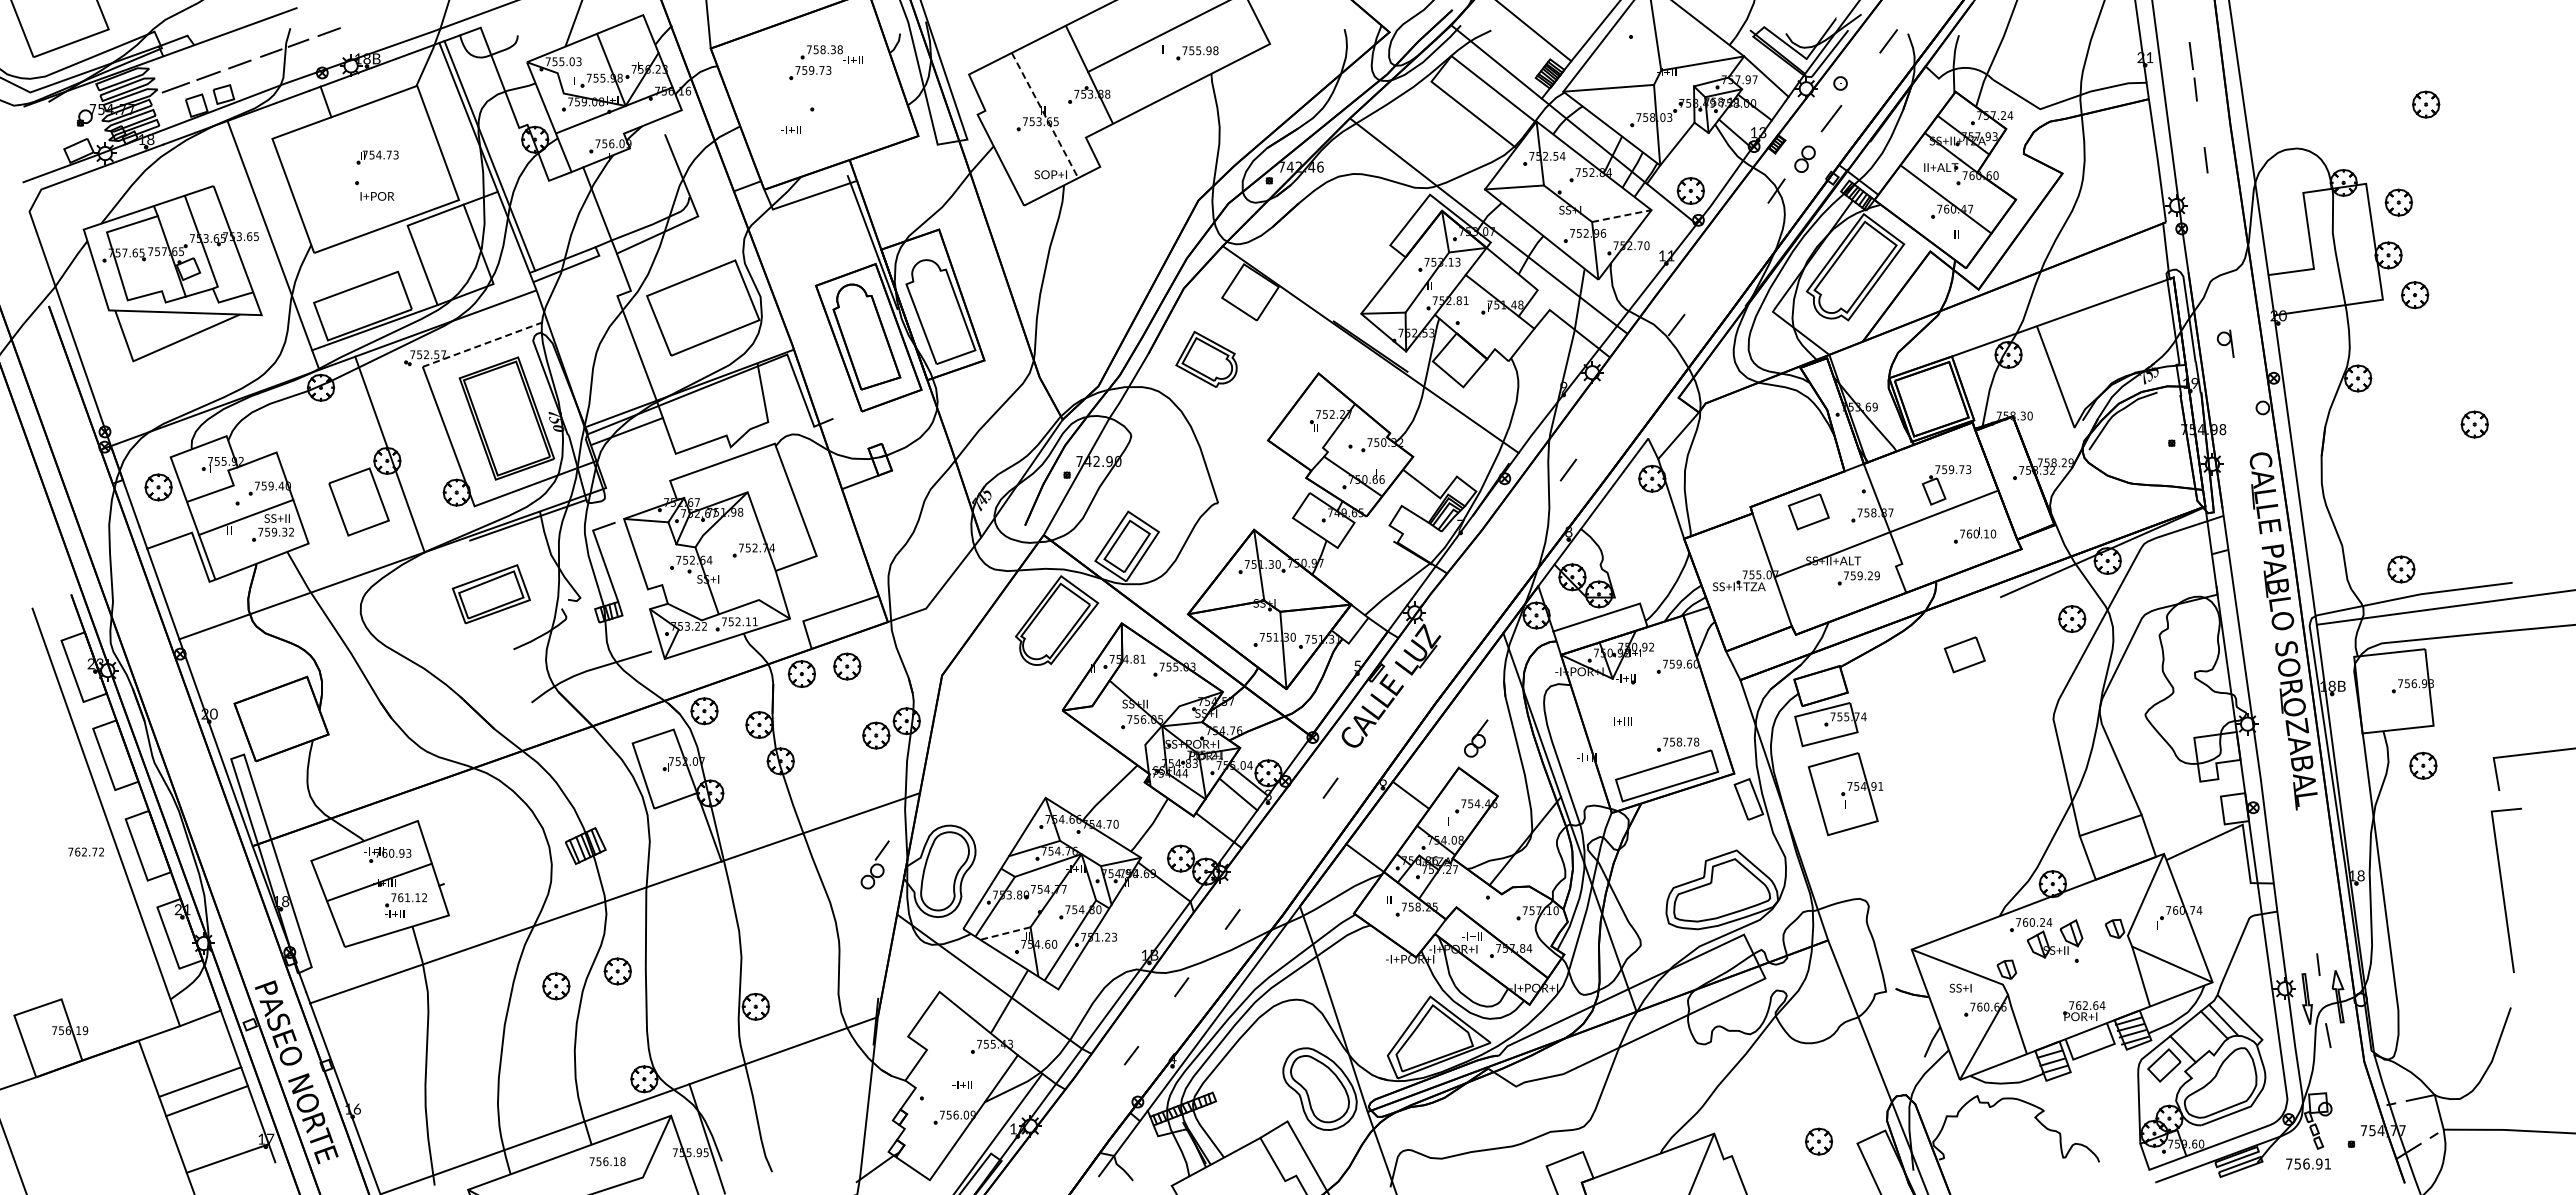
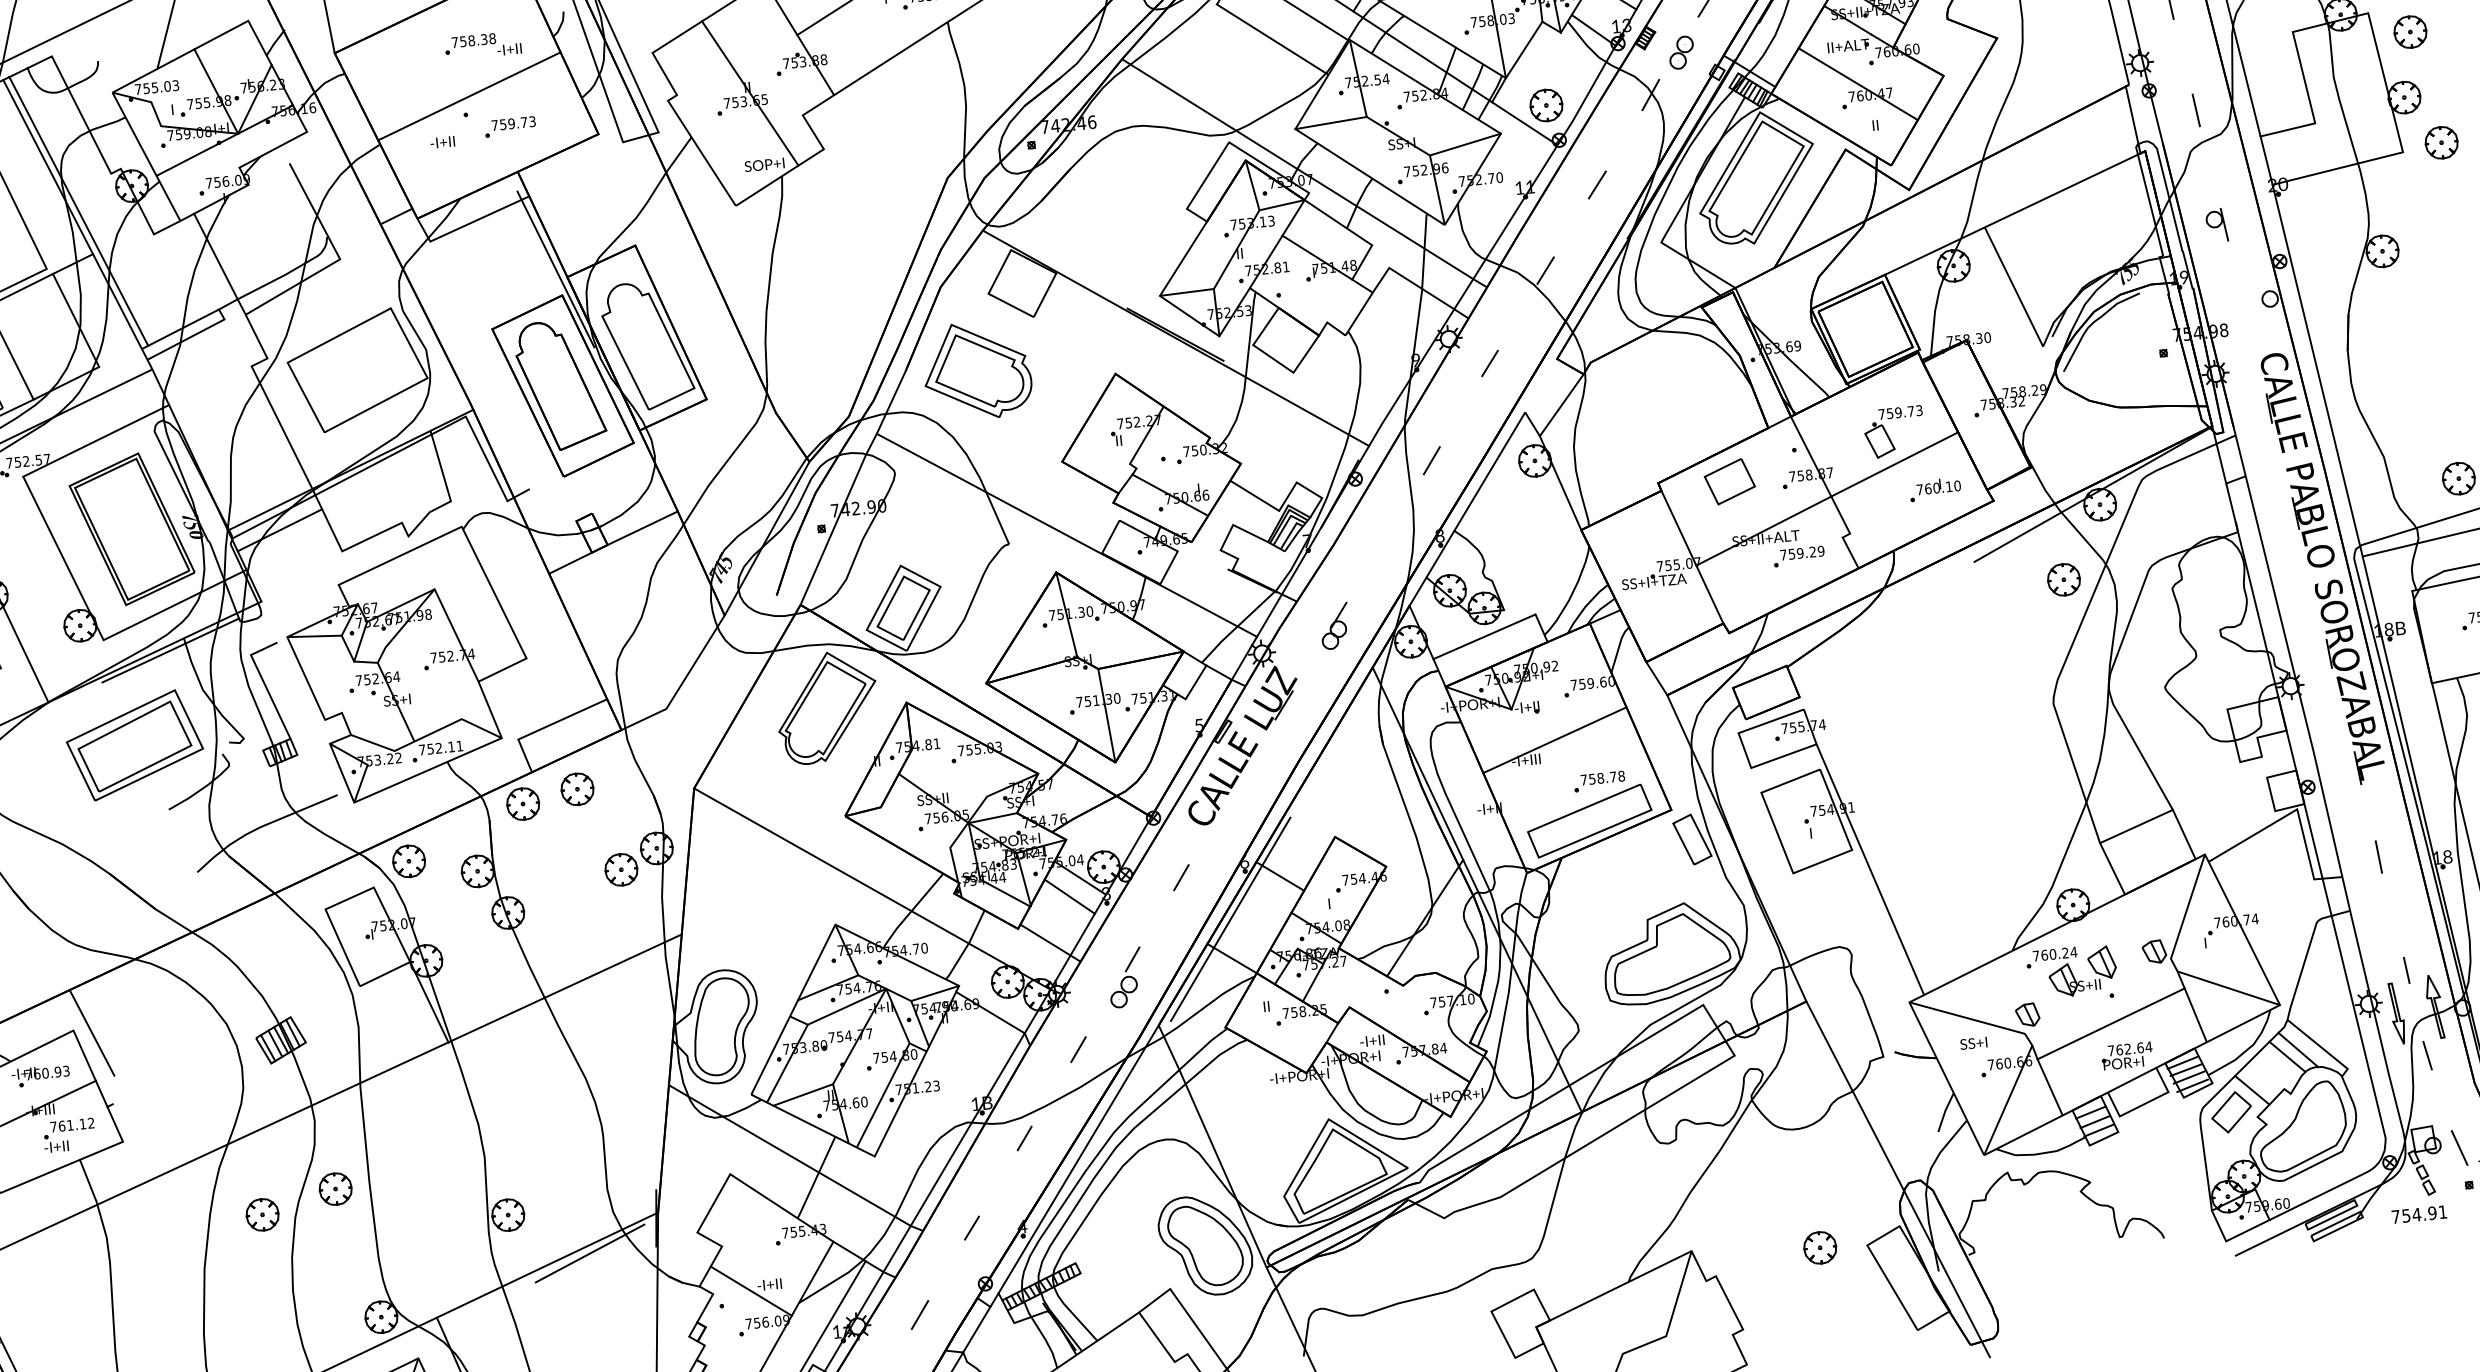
part: (810, 73) -> (510, 127), moved
line: (816, 94) -> (469, 96), added
line: (1045, 115) -> (750, 93), dashed -> solid
line: (1622, 215) -> (1466, 143), dashed -> solid
line: (2218, 248) -> (2196, 110), added
line: (1725, 259) -> (1597, 184), added
line: (485, 343) -> (96, 440), dashed -> solid
part: (1206, 359) -> (977, 370), size x1.43
line: (1623, 395) -> (1489, 362), added
line: (921, 459) -> (642, 527), added
line: (1265, 500) -> (1066, 535), added
part: (491, 593) -> (134, 744), size x1.43
part: (1964, 654) -> (1937, 636), removed
line: (1645, 707) -> (1555, 740), added
part: (1476, 738) -> (1335, 626), moved
line: (1078, 771) -> (872, 888), added
line: (432, 824) -> (91, 1033), added
line: (1367, 825) -> (1230, 918), added
line: (1890, 838) -> (1869, 869), added
part: (874, 864) -> (1124, 977), moved
line: (2304, 870) -> (2378, 857), added
line: (1005, 933) -> (803, 1094), dashed -> solid
line: (2073, 983) -> (2110, 1023), added
line: (818, 1044) -> (589, 1253), added
line: (946, 1088) -> (750, 1291), added
line: (2346, 1113) -> (2459, 1148), added
line: (1081, 1121) -> (919, 1314), added
text: (2305, 1163) -> (2415, 1214), 756.91 -> 754.91

